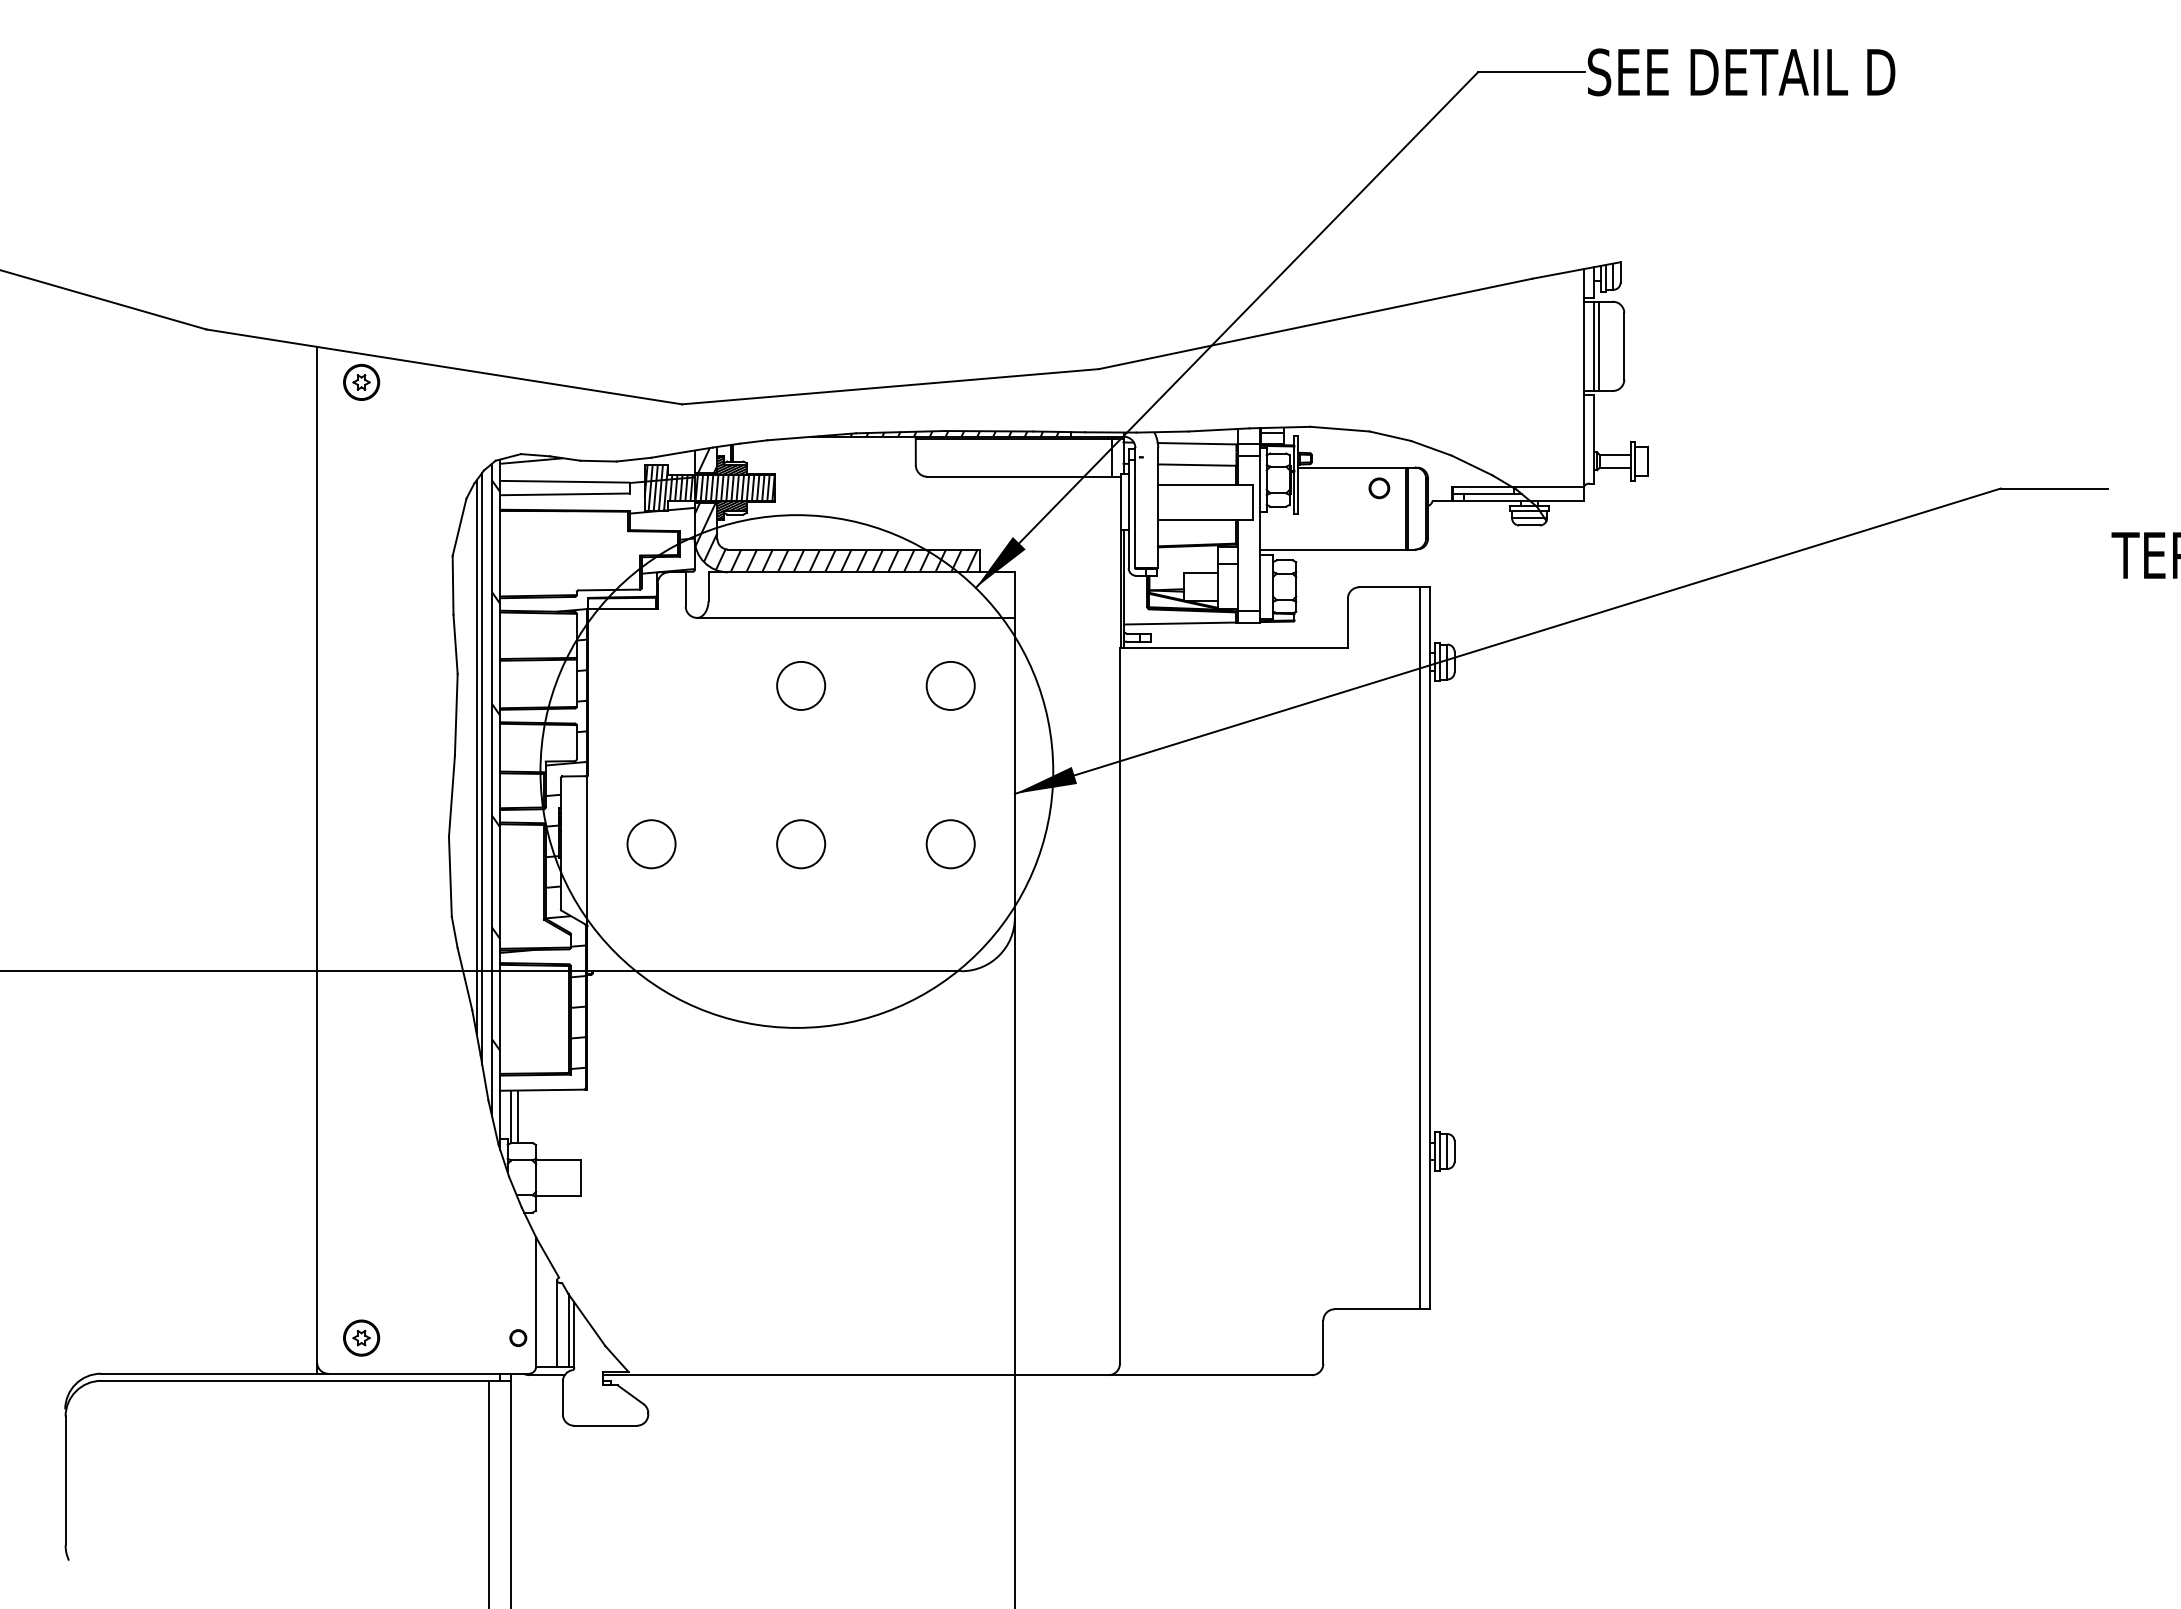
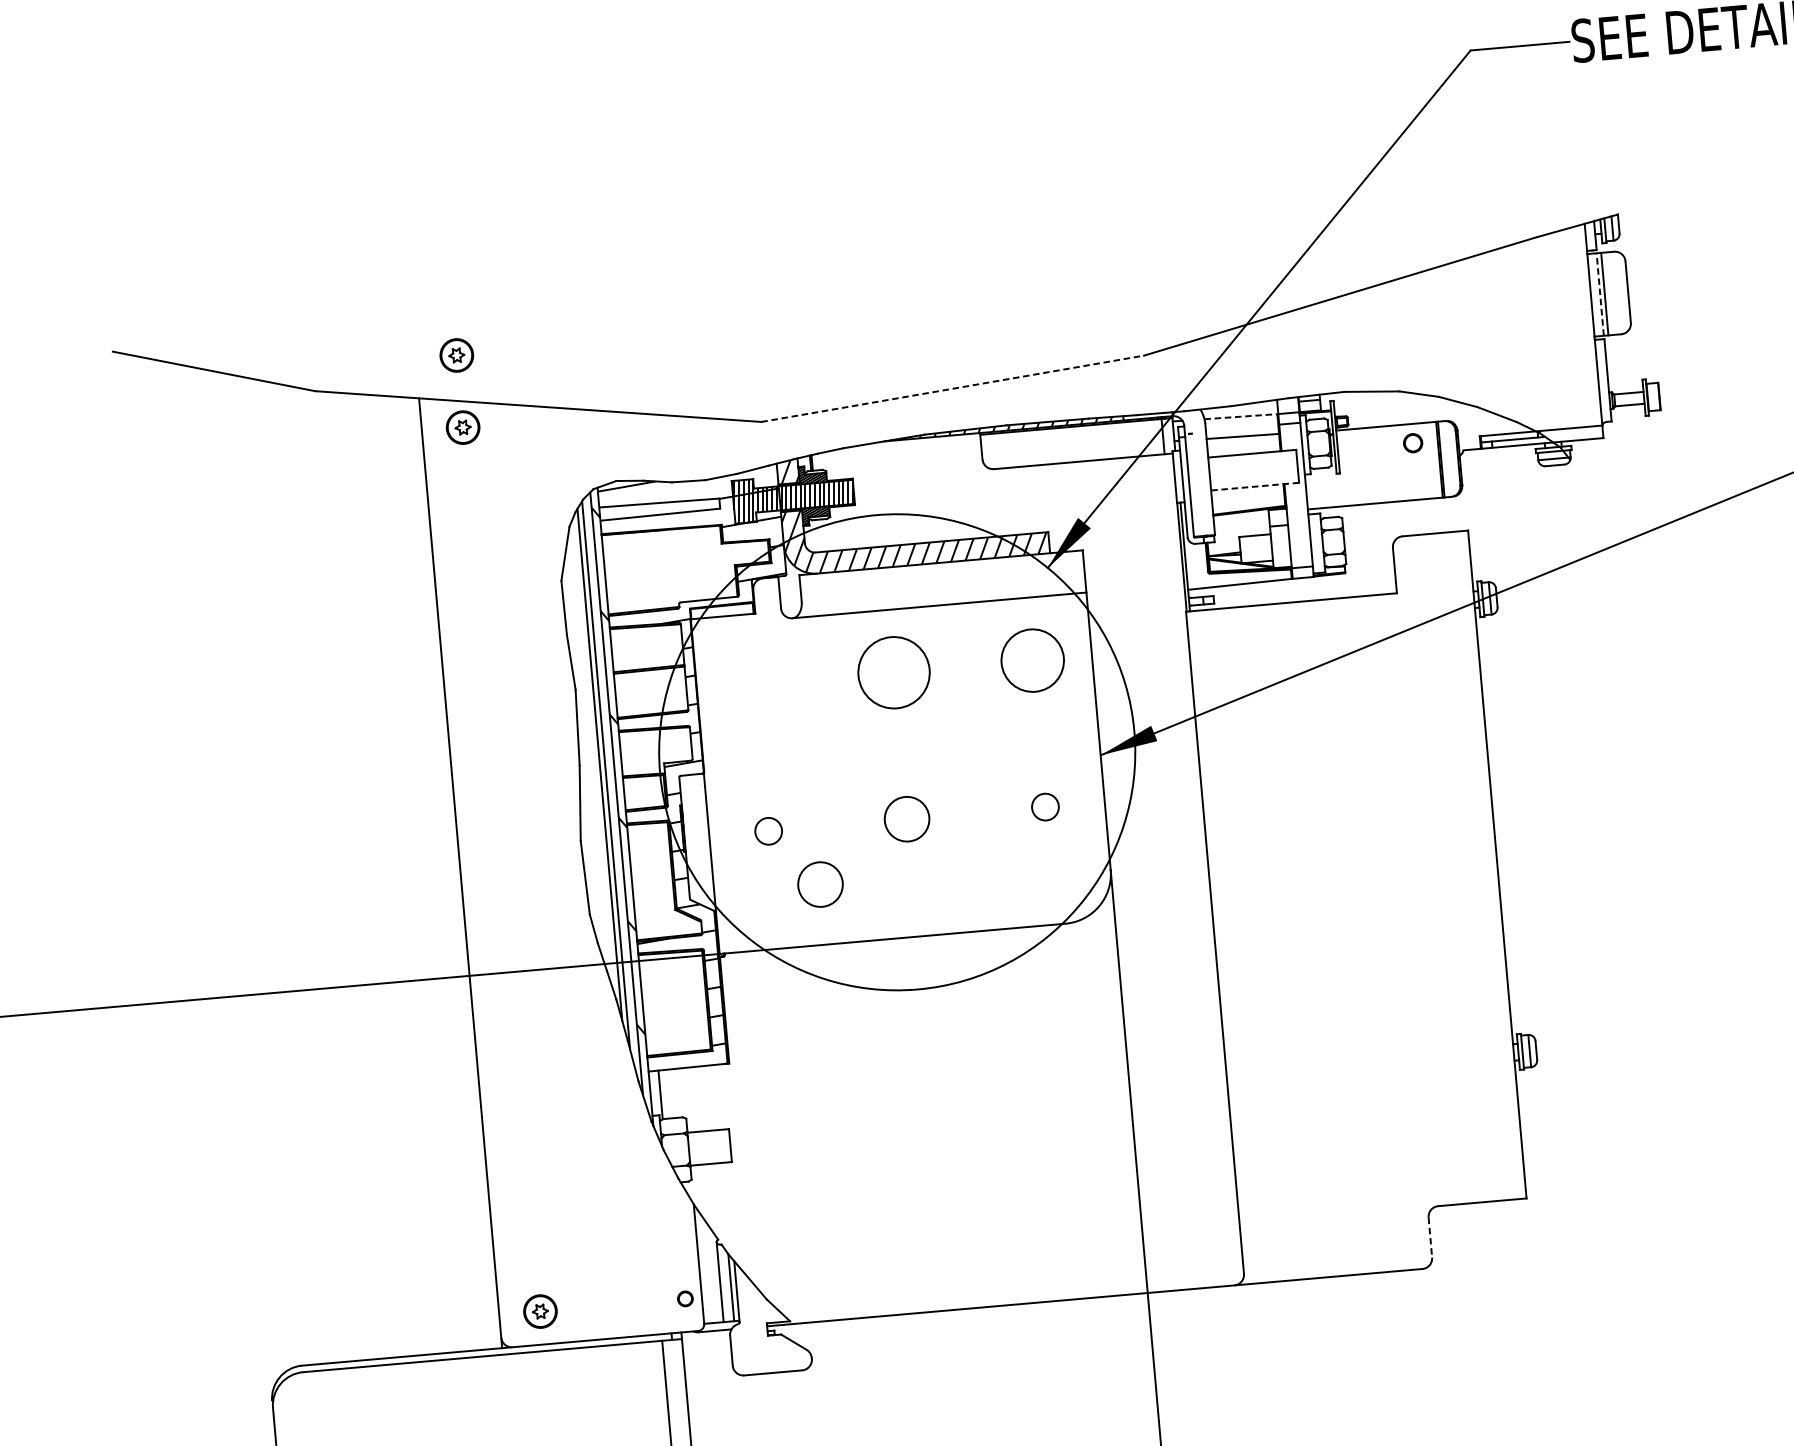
part: (361, 303) -> (456, 354), added
line: (1594, 346) -> (1600, 294), solid -> dashed
line: (891, 386) -> (953, 388), solid -> dashed
line: (1197, 443) -> (1241, 416), solid -> dashed
line: (1205, 520) -> (1254, 487), solid -> dashed
circle: (801, 685) -> (894, 672), size x1.6
circle: (950, 685) -> (1032, 660), size x1.4
circle: (651, 844) -> (768, 831), size x0.6
circle: (950, 844) -> (1045, 807), size x0.6
circle: (702, 906) -> (820, 884), added
line: (1419, 948) -> (1487, 865), removed
line: (517, 1116) -> (666, 1093), removed
line: (1323, 1342) -> (1430, 1237), solid -> dashed

